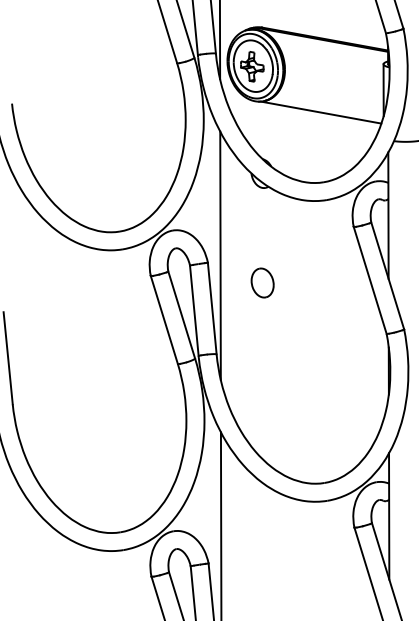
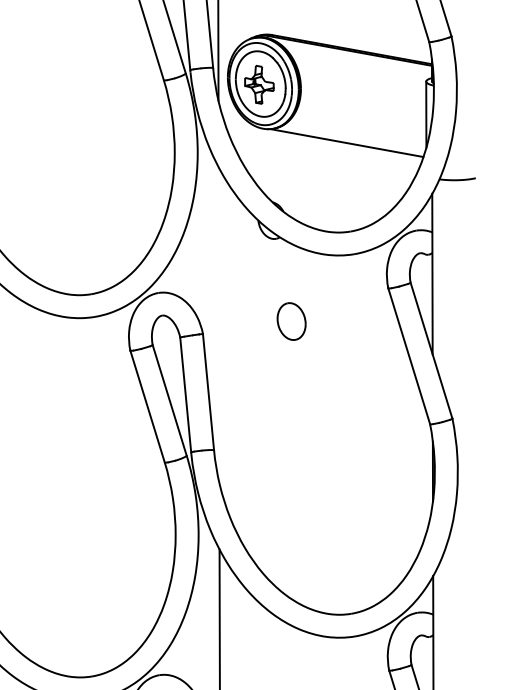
line: (220, 255) -> (218, 324), removed
part: (262, 282) -> (291, 320), moved

